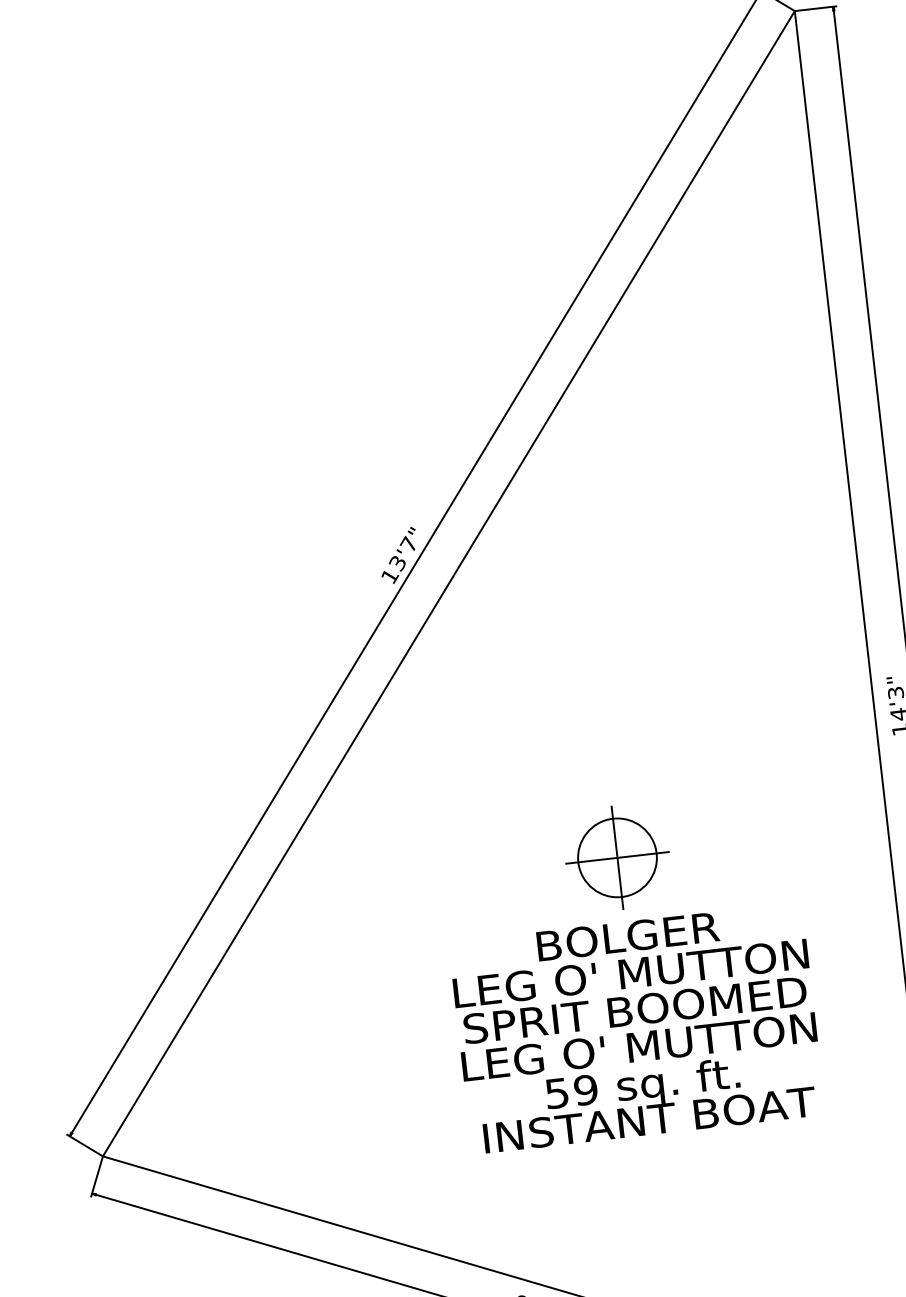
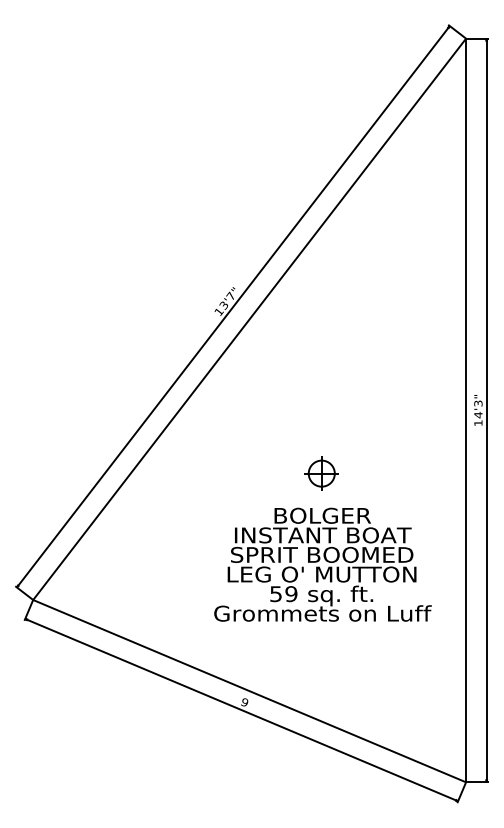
part: (616, 857) -> (321, 473), size x0.62
text: (629, 973) -> (321, 535), LEG O' MUTTON -> INSTANT BOAT
text: (648, 1119) -> (322, 613), INSTANT BOAT -> Grommets on Luff

